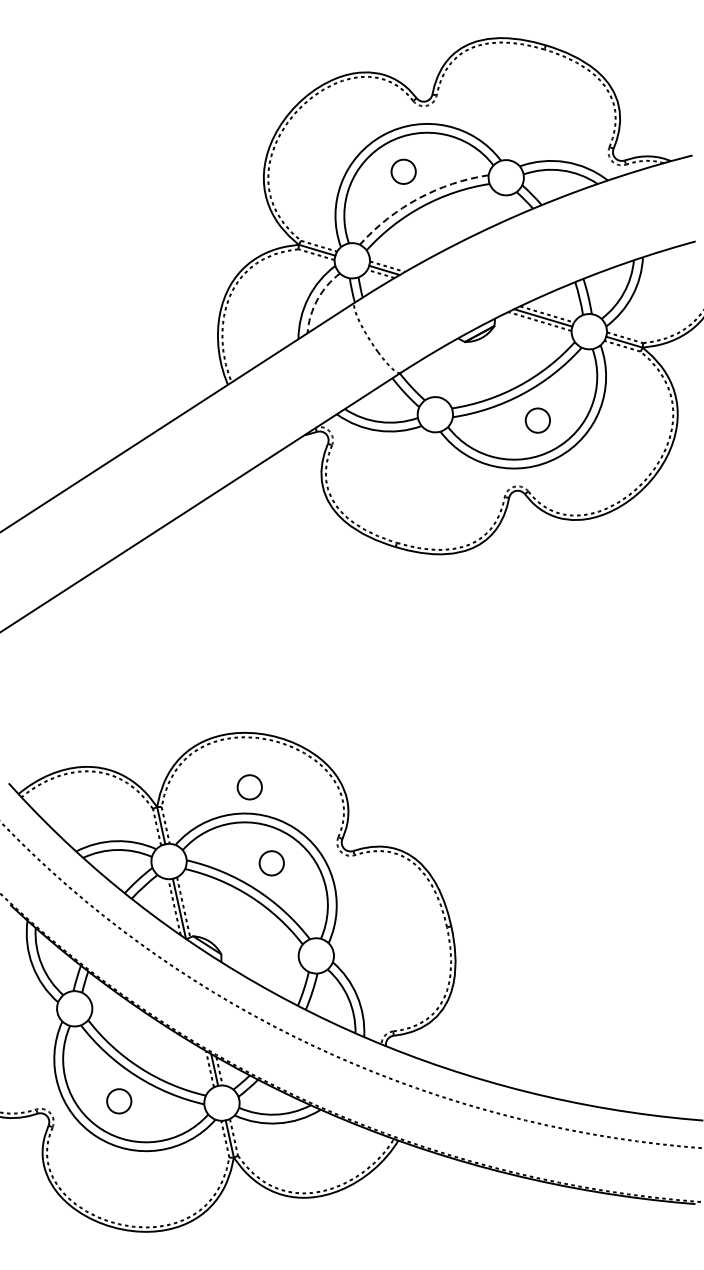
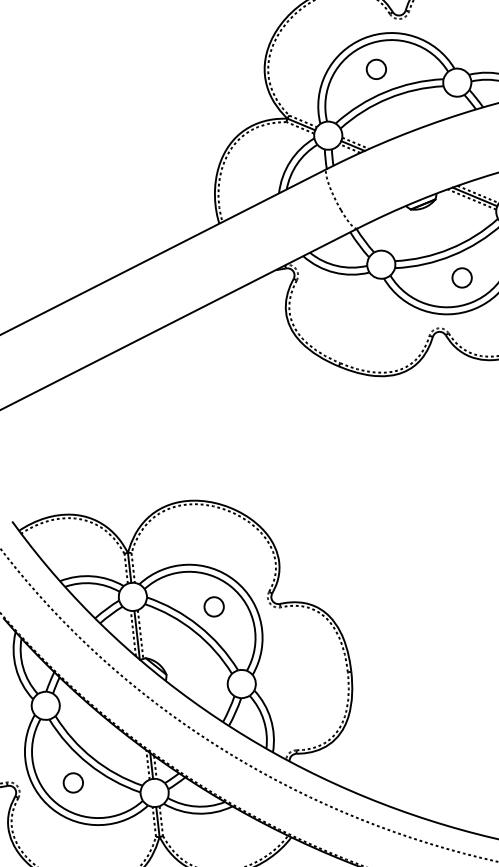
arc: (418, 198) -> (385, 91), dashed -> solid
arc: (317, 299) -> (297, 163), dashed -> solid
circle: (249, 787) -> (202, 544), removed

